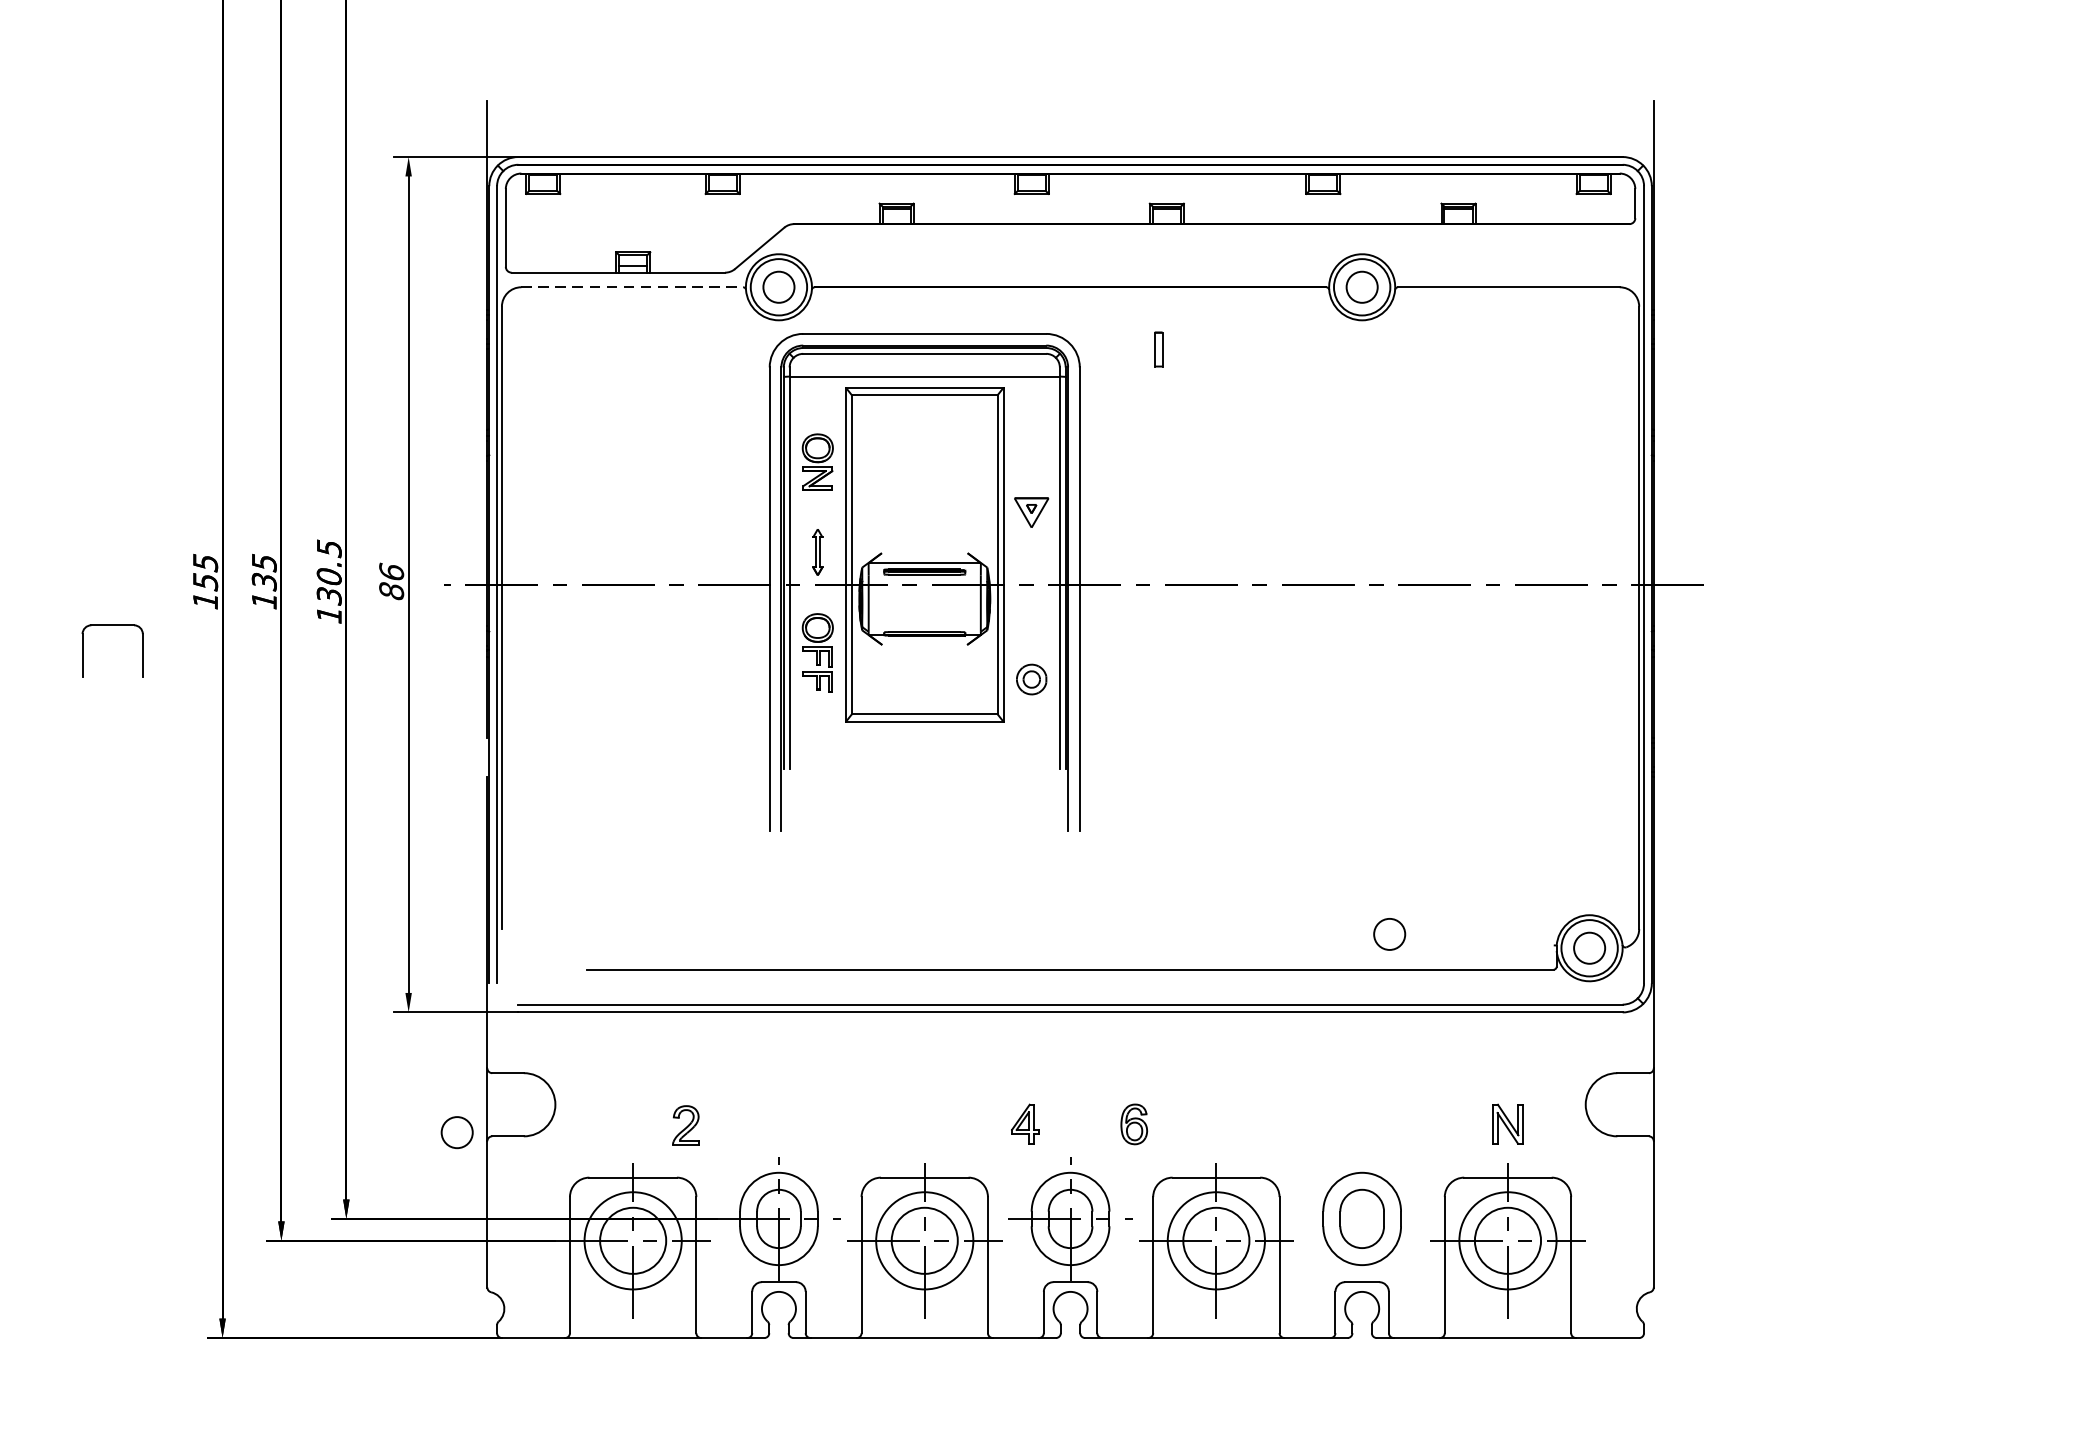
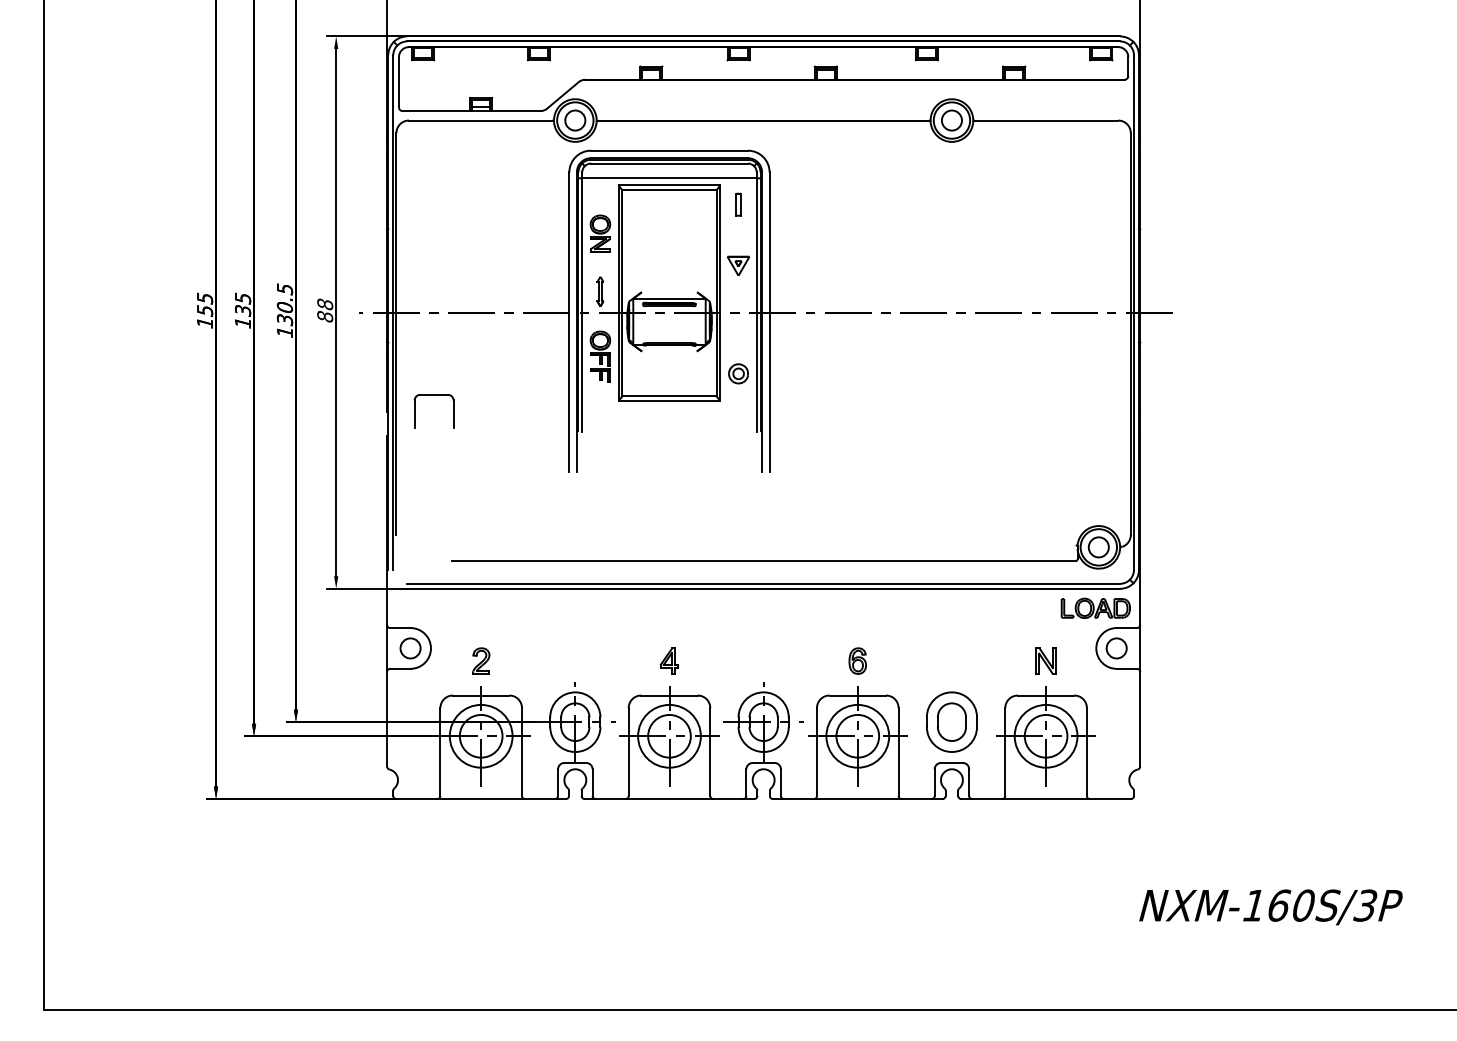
line: (632, 287) -> (480, 120), dashed -> solid
part: (1158, 349) -> (738, 204), moved
text: (392, 572) -> (325, 304), 86 -> 88
part: (111, 626) -> (433, 395), moved
circle: (1389, 934) -> (1116, 648), moved
part: (1584, 1041) -> (1095, 607), added
part: (1023, 1123) -> (668, 660), moved
part: (1133, 1123) -> (857, 660), moved
part: (686, 1124) -> (481, 660), moved
circle: (457, 1132) -> (410, 648), moved

